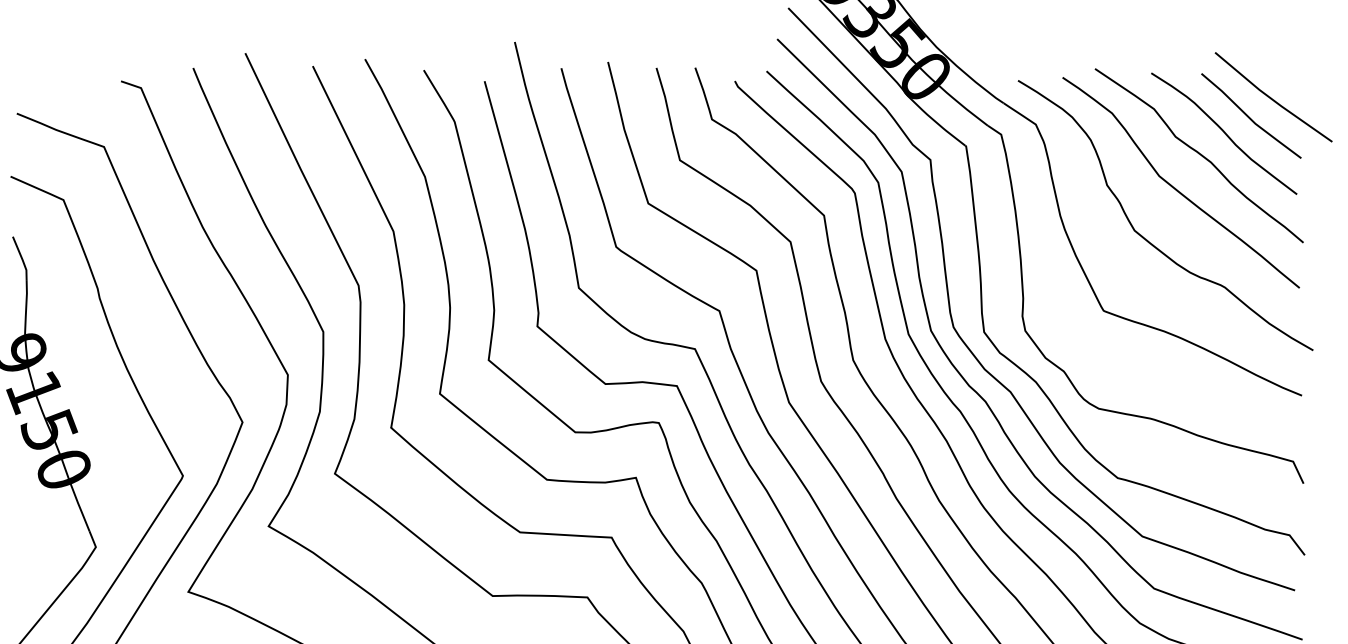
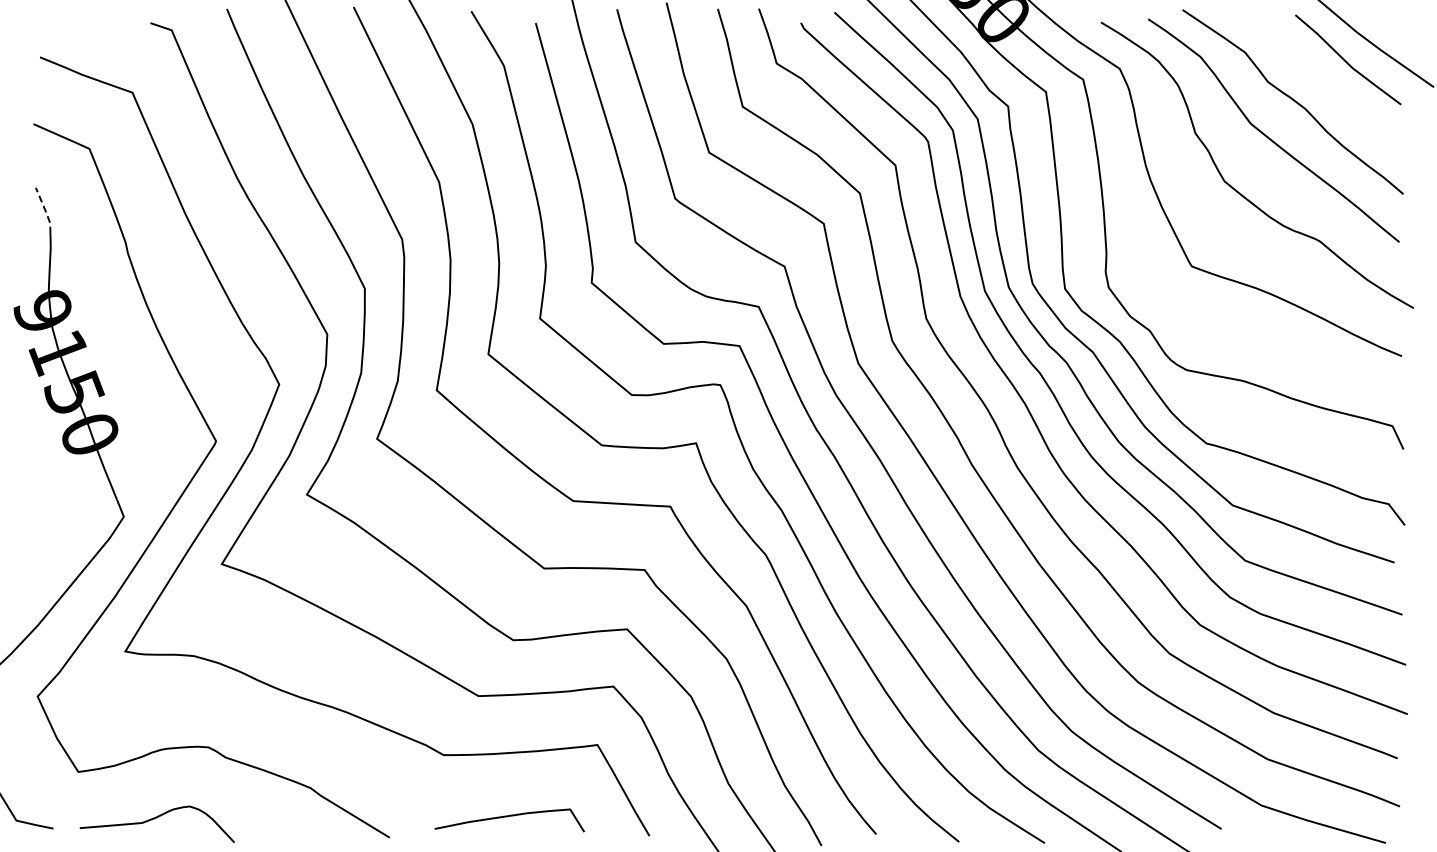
curve: (1224, 133) -> (1319, 78), removed
line: (21, 258) -> (45, 210), solid -> dashed

